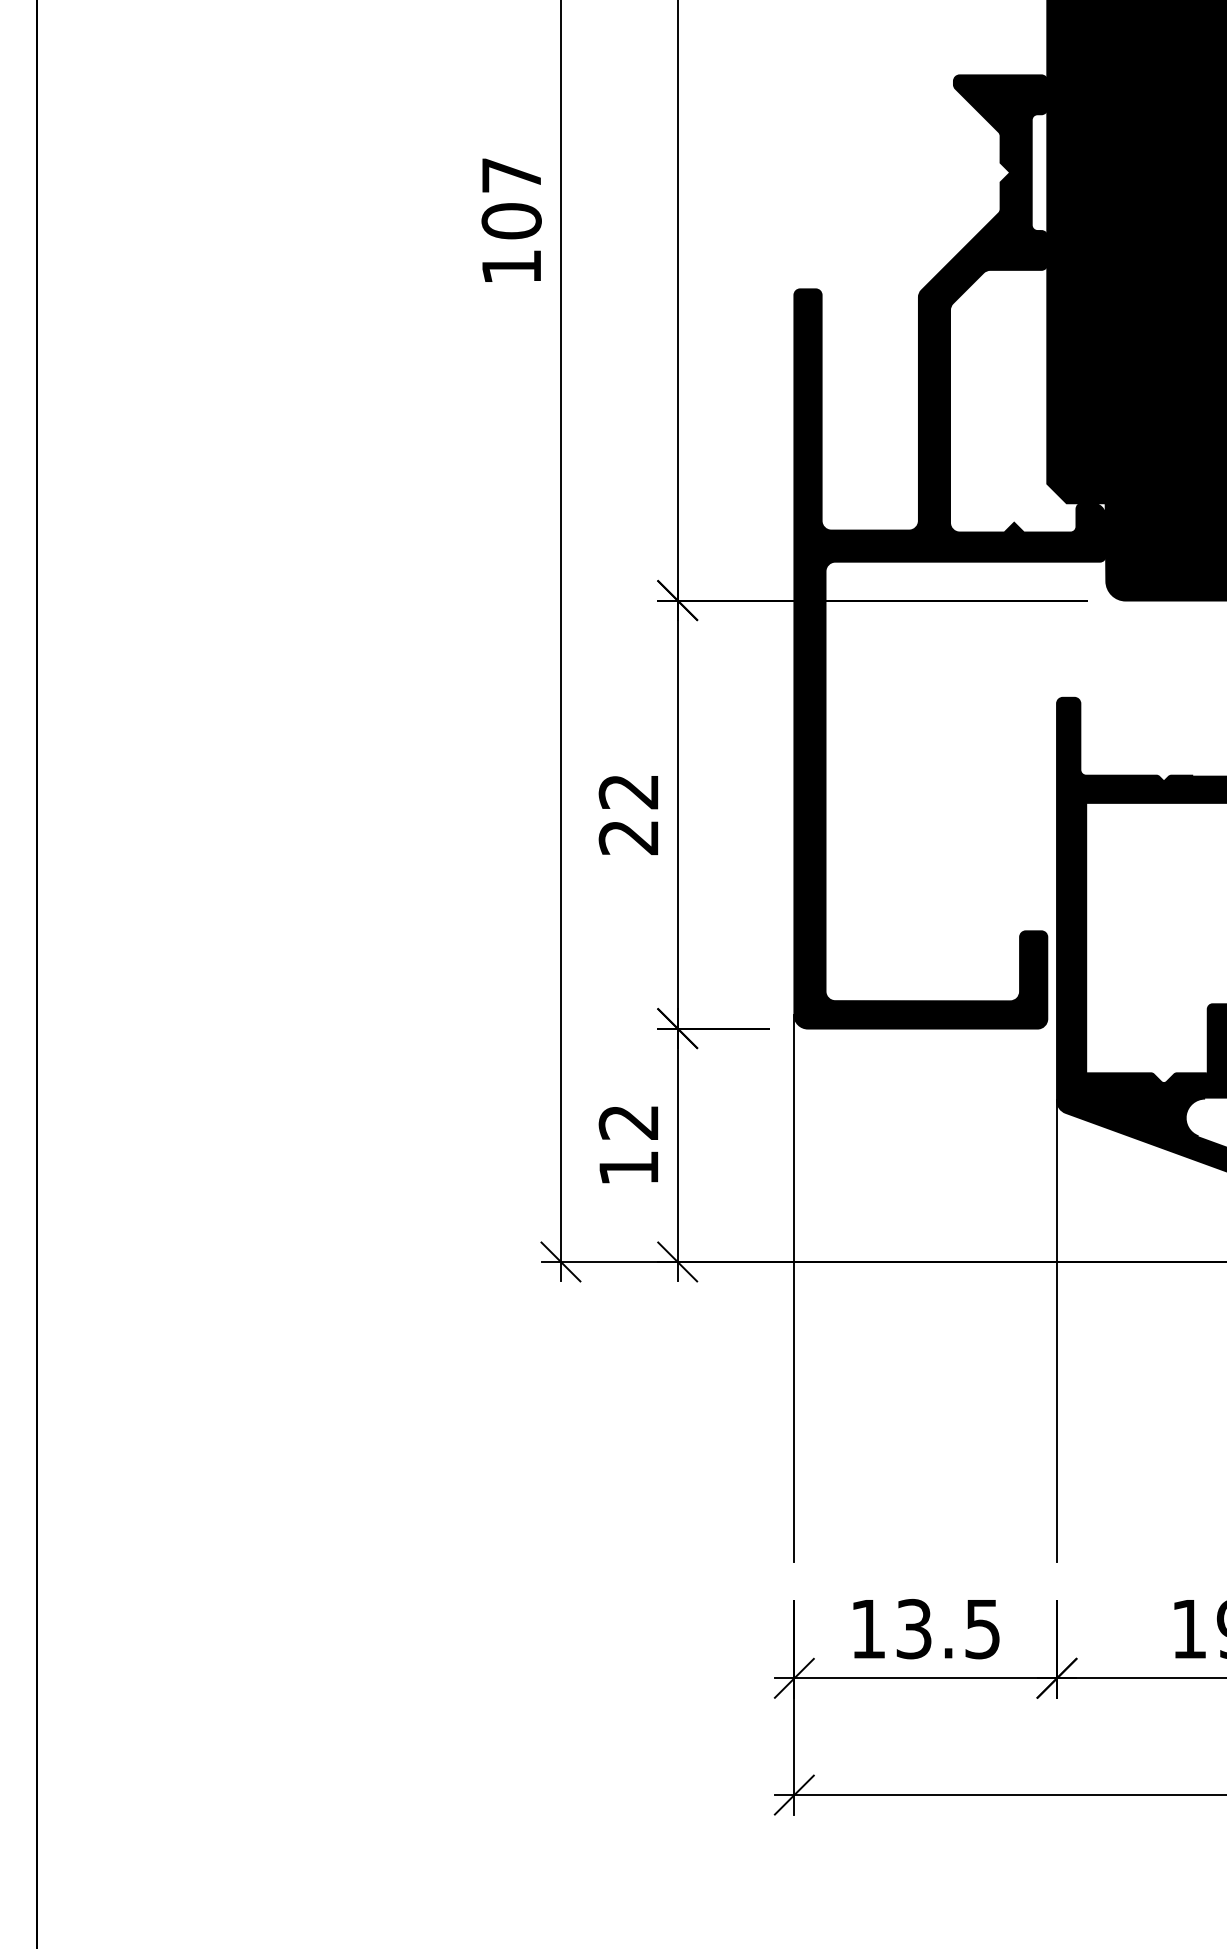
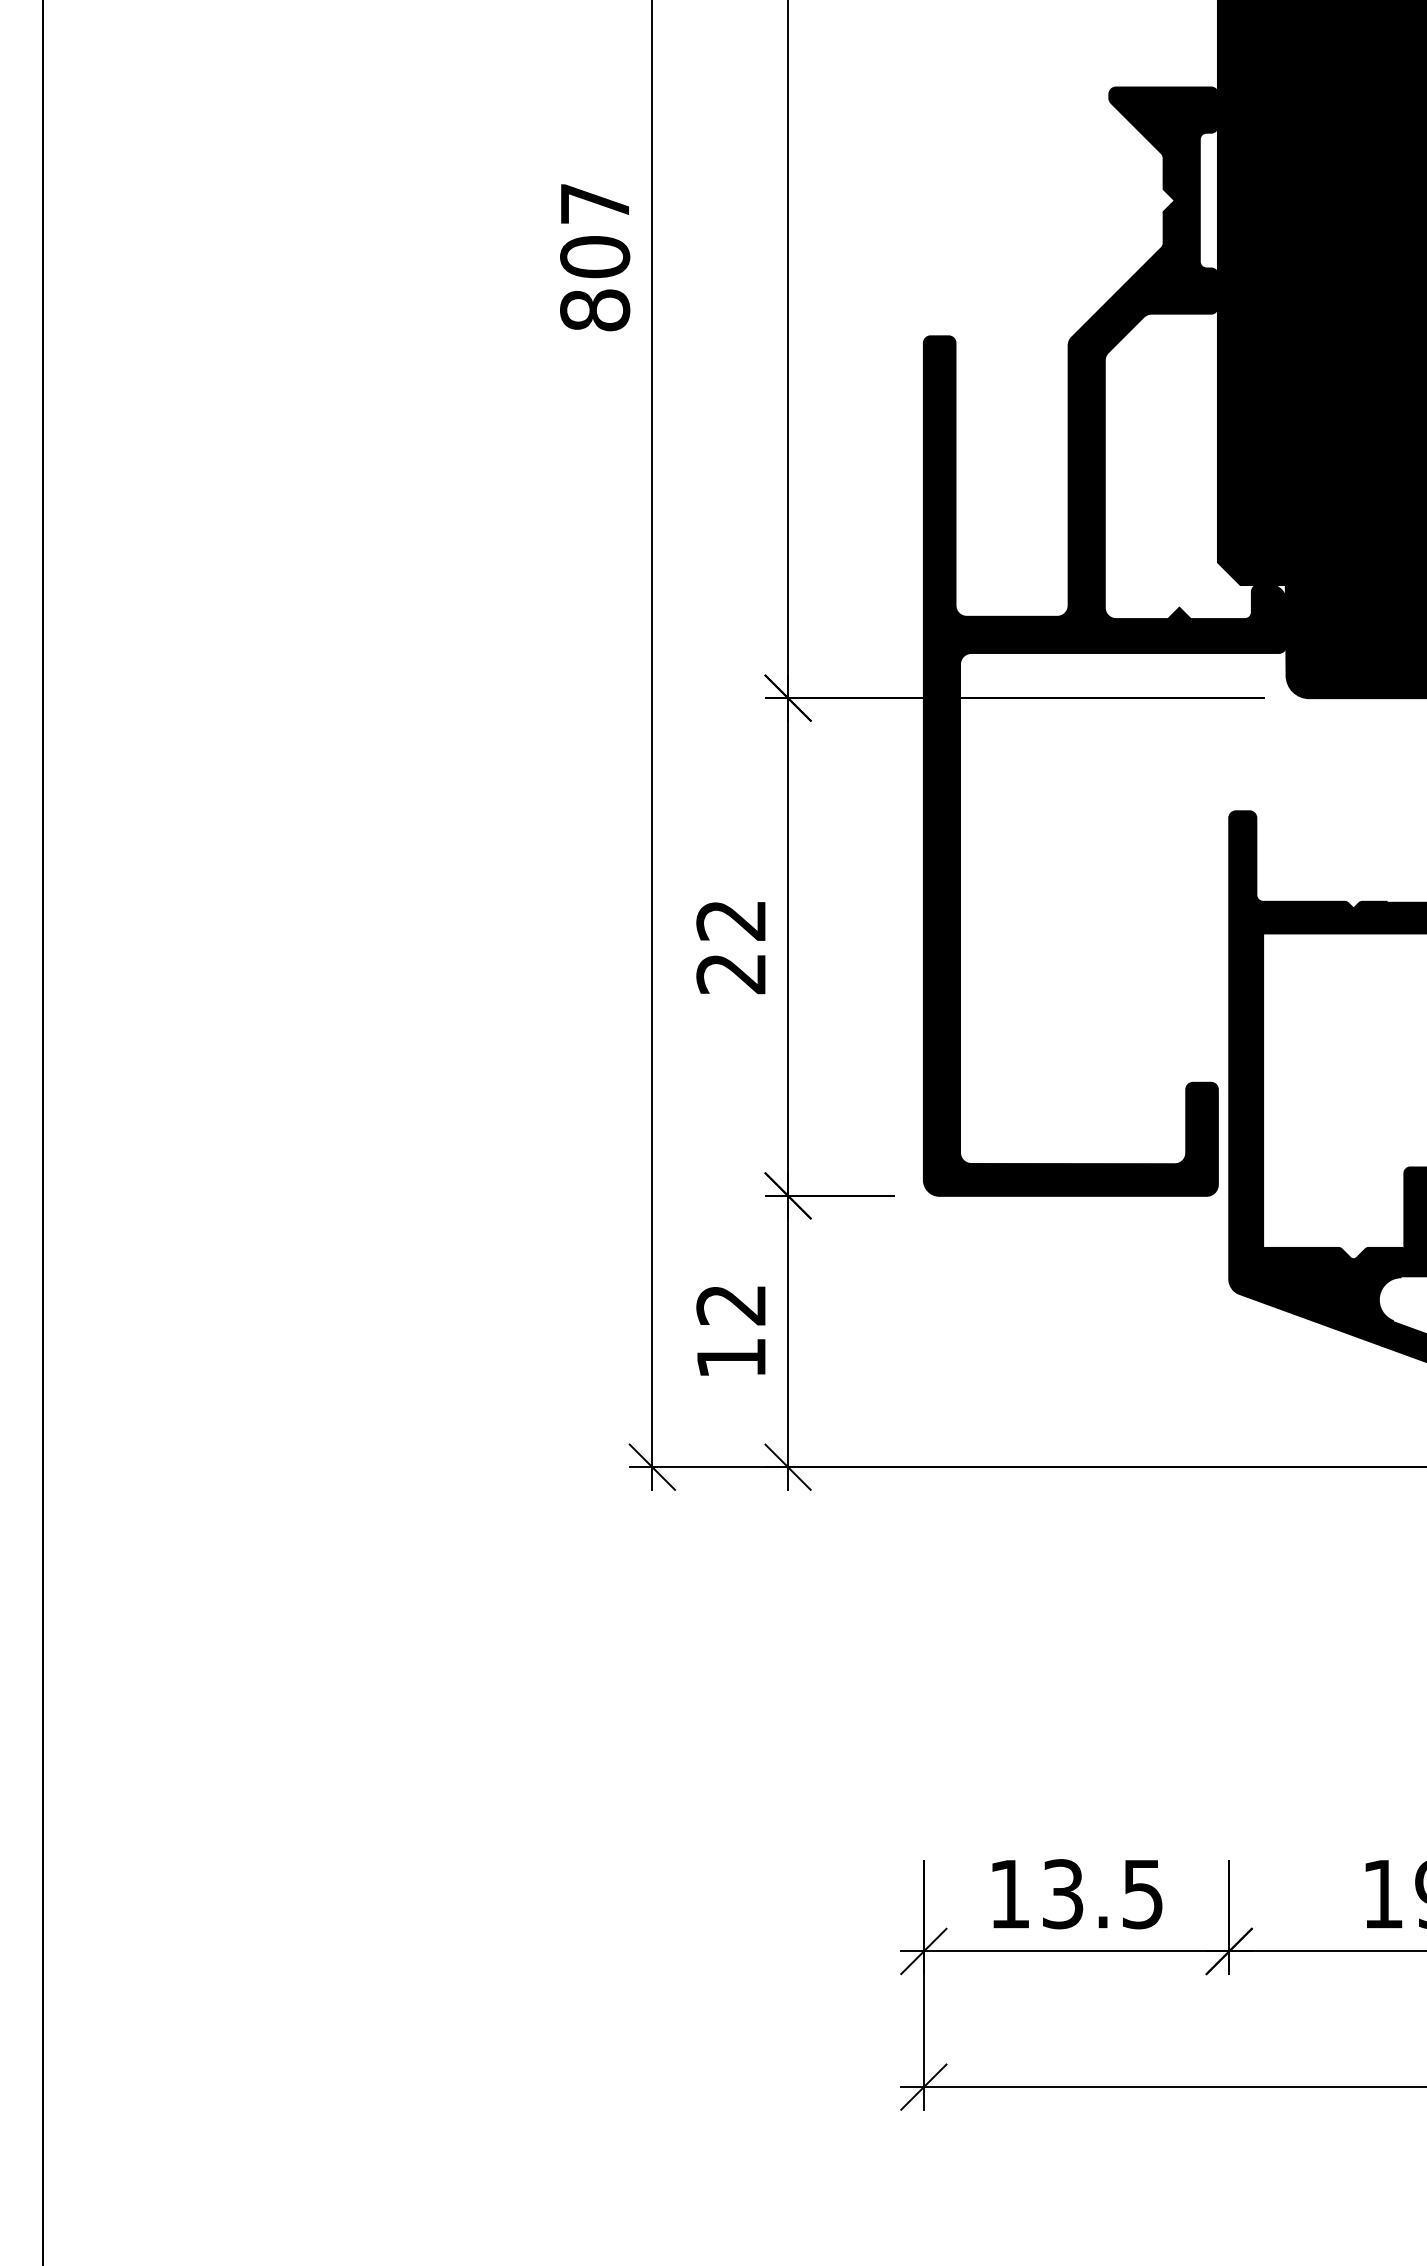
text: (511, 266) -> (594, 309), 107 -> 807
line: (794, 1287) -> (923, 1496), removed
line: (1057, 1330) -> (1229, 1546), removed

